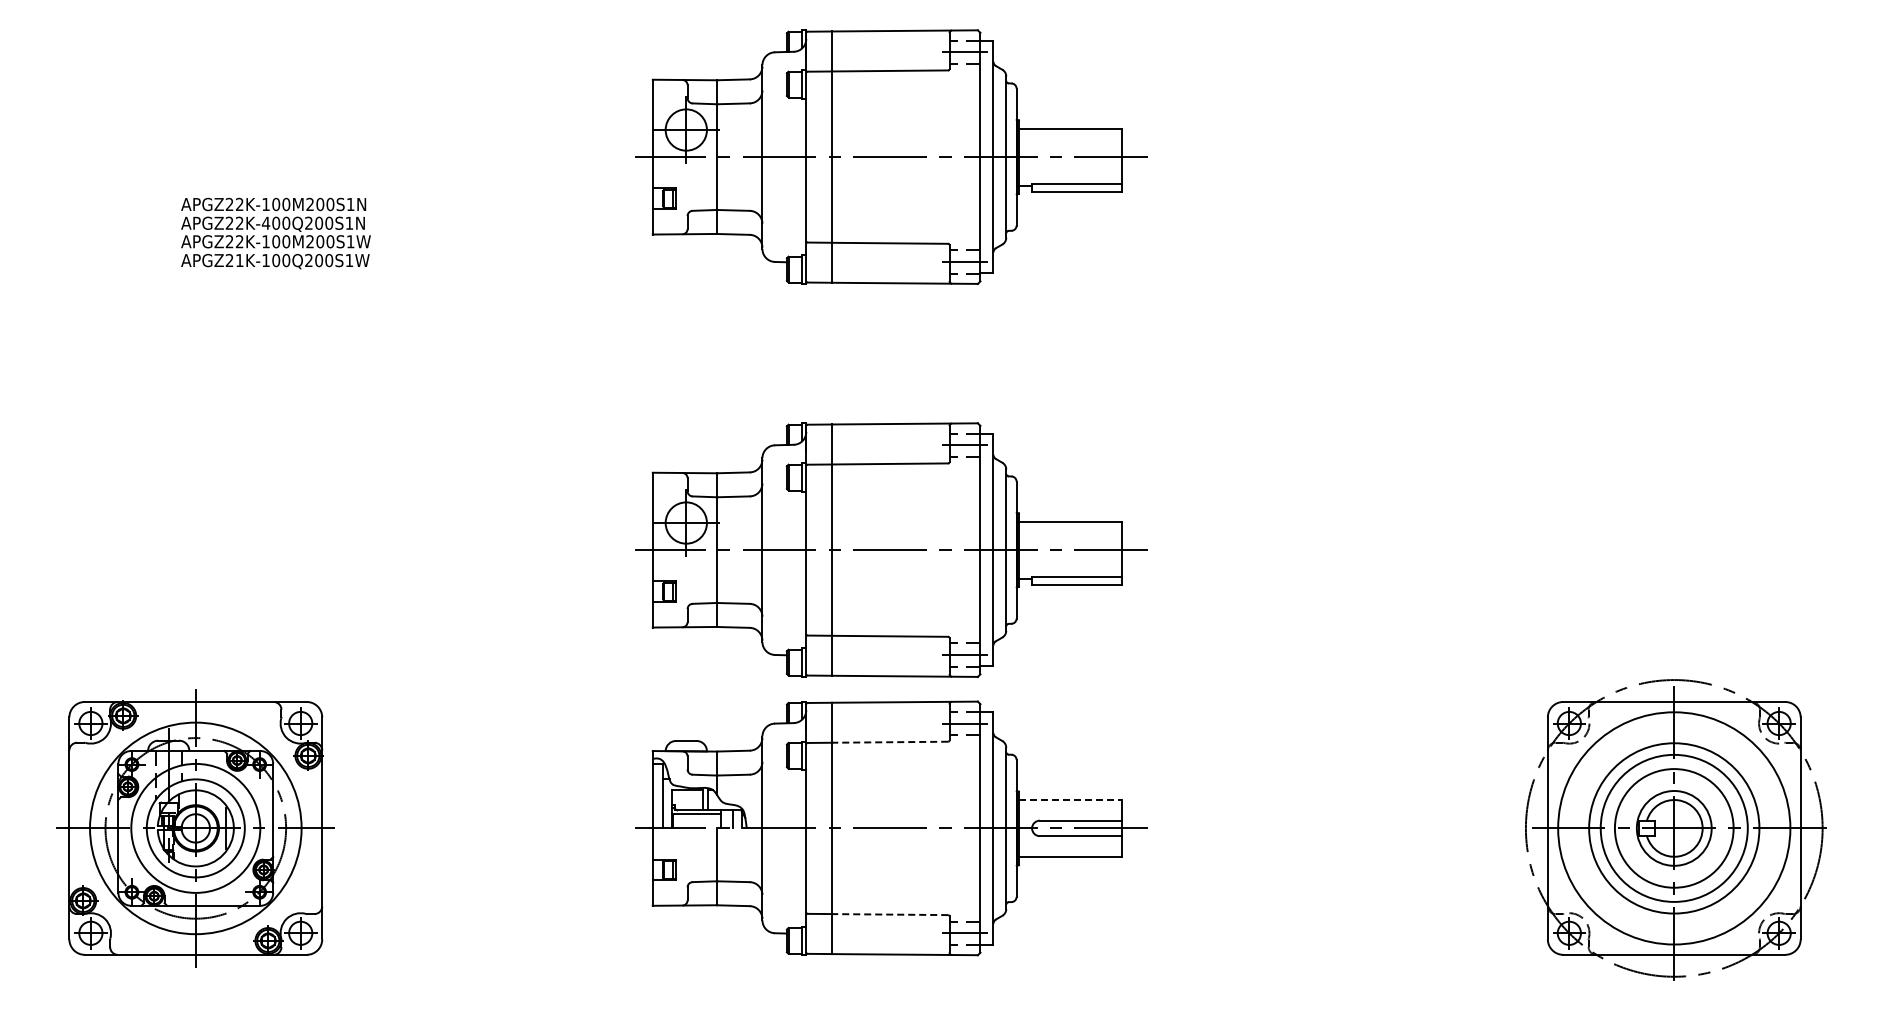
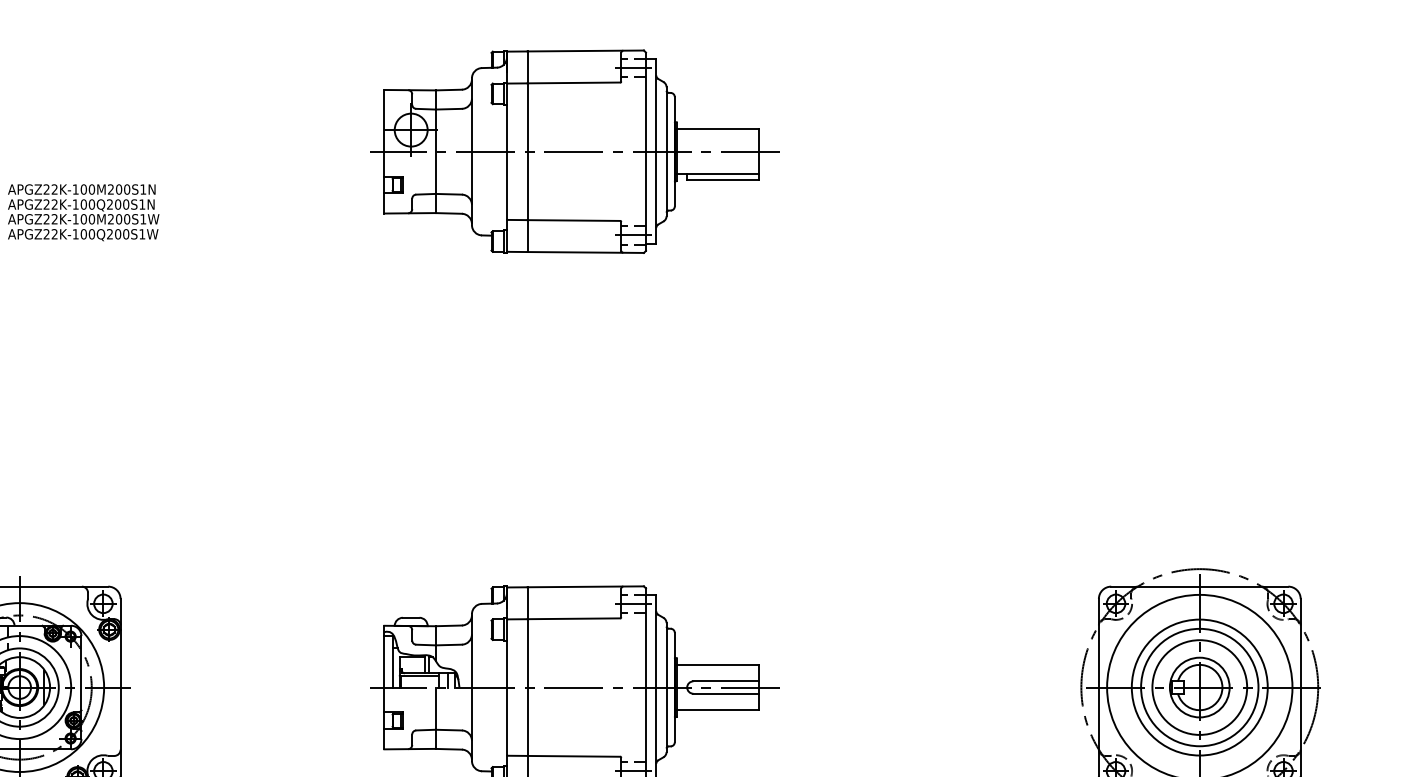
text: (265, 222) -> (75, 203), APGZ22K-400Q200S1N -> APGZ22K-100Q200S1N
text: (239, 260) -> (54, 234), APGZ21K-100Q200S1W -> APGZ22K-100Q200S1W
part: (891, 549) -> (574, 464), removed
line: (889, 742) -> (573, 618), dashed -> solid
line: (1070, 800) -> (717, 665), dashed -> solid
line: (889, 914) -> (573, 756), dashed -> solid

